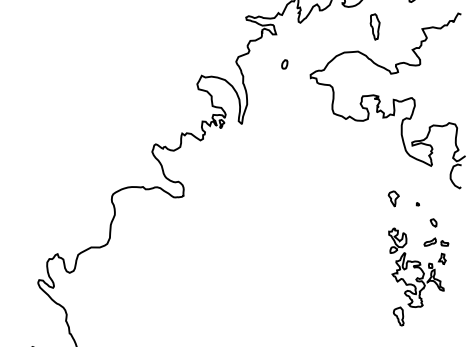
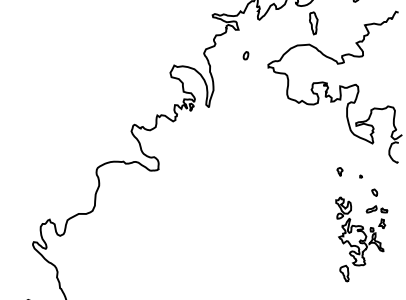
part: (374, 26) -> (313, 22), moved
part: (393, 198) -> (339, 171), size x0.62

